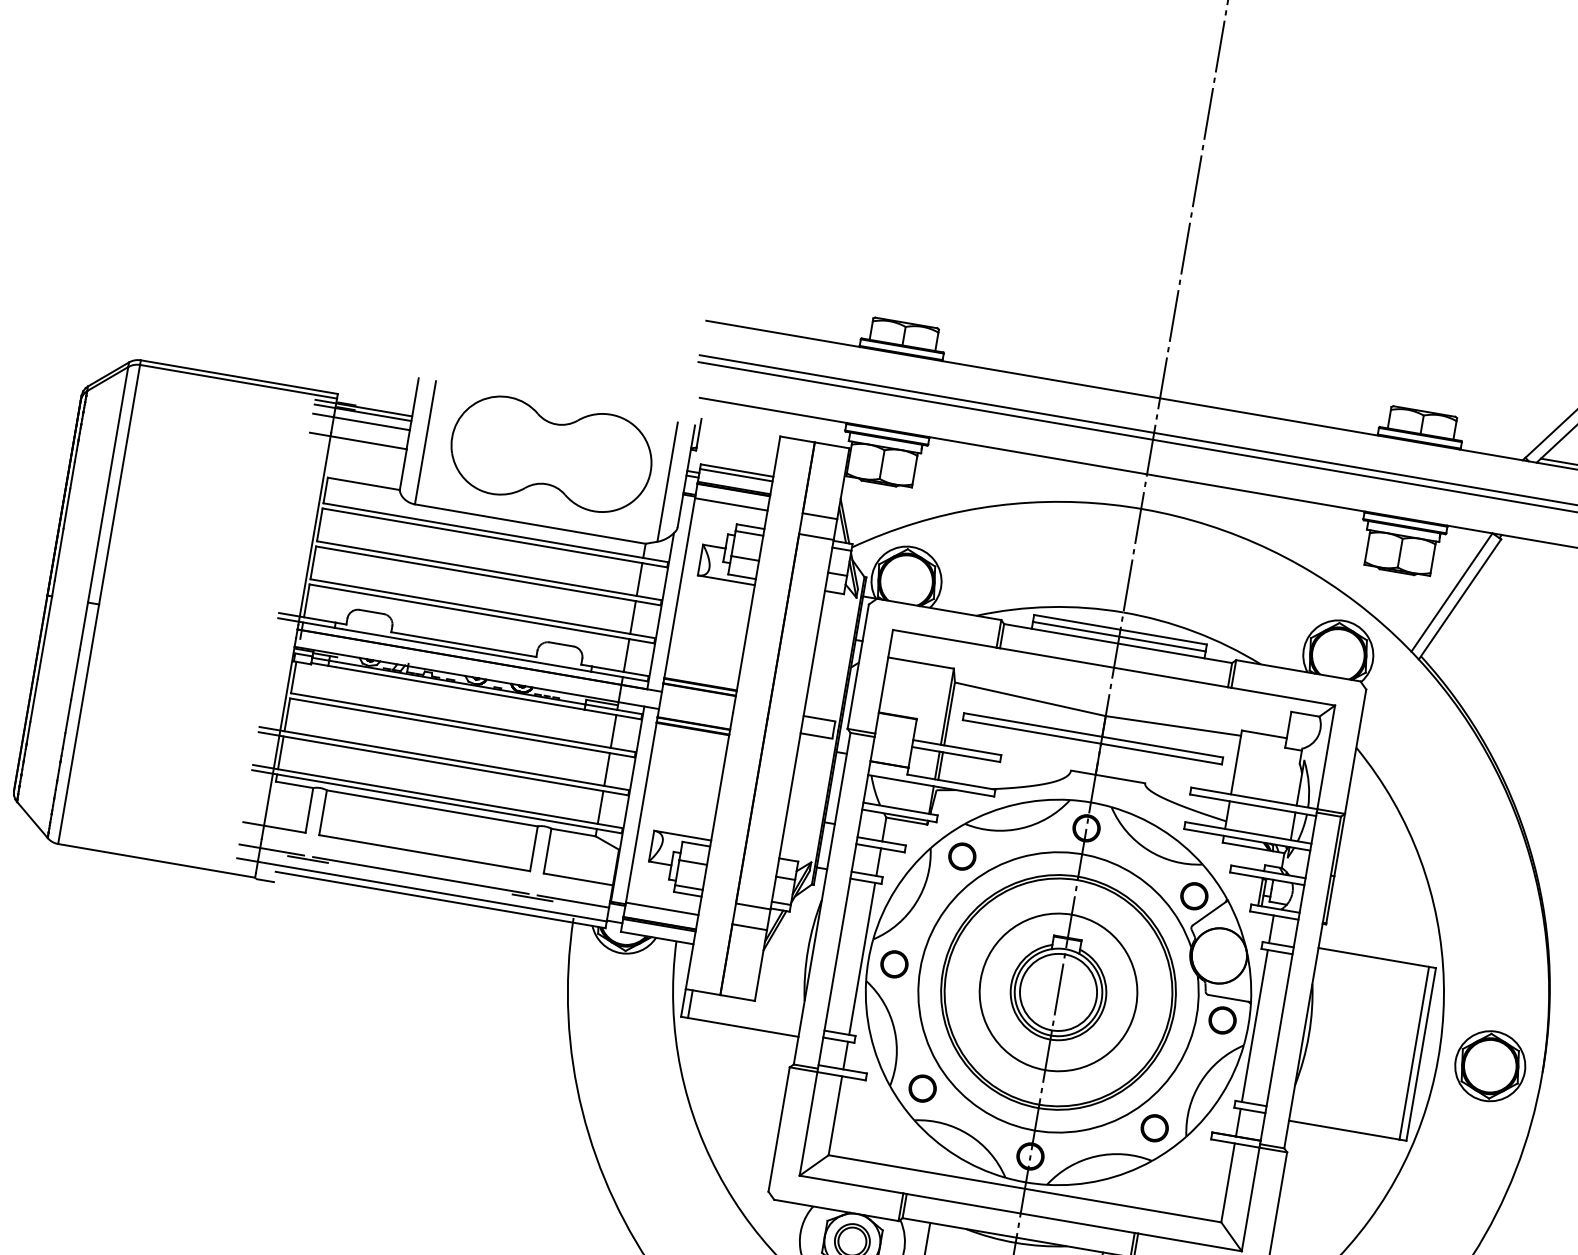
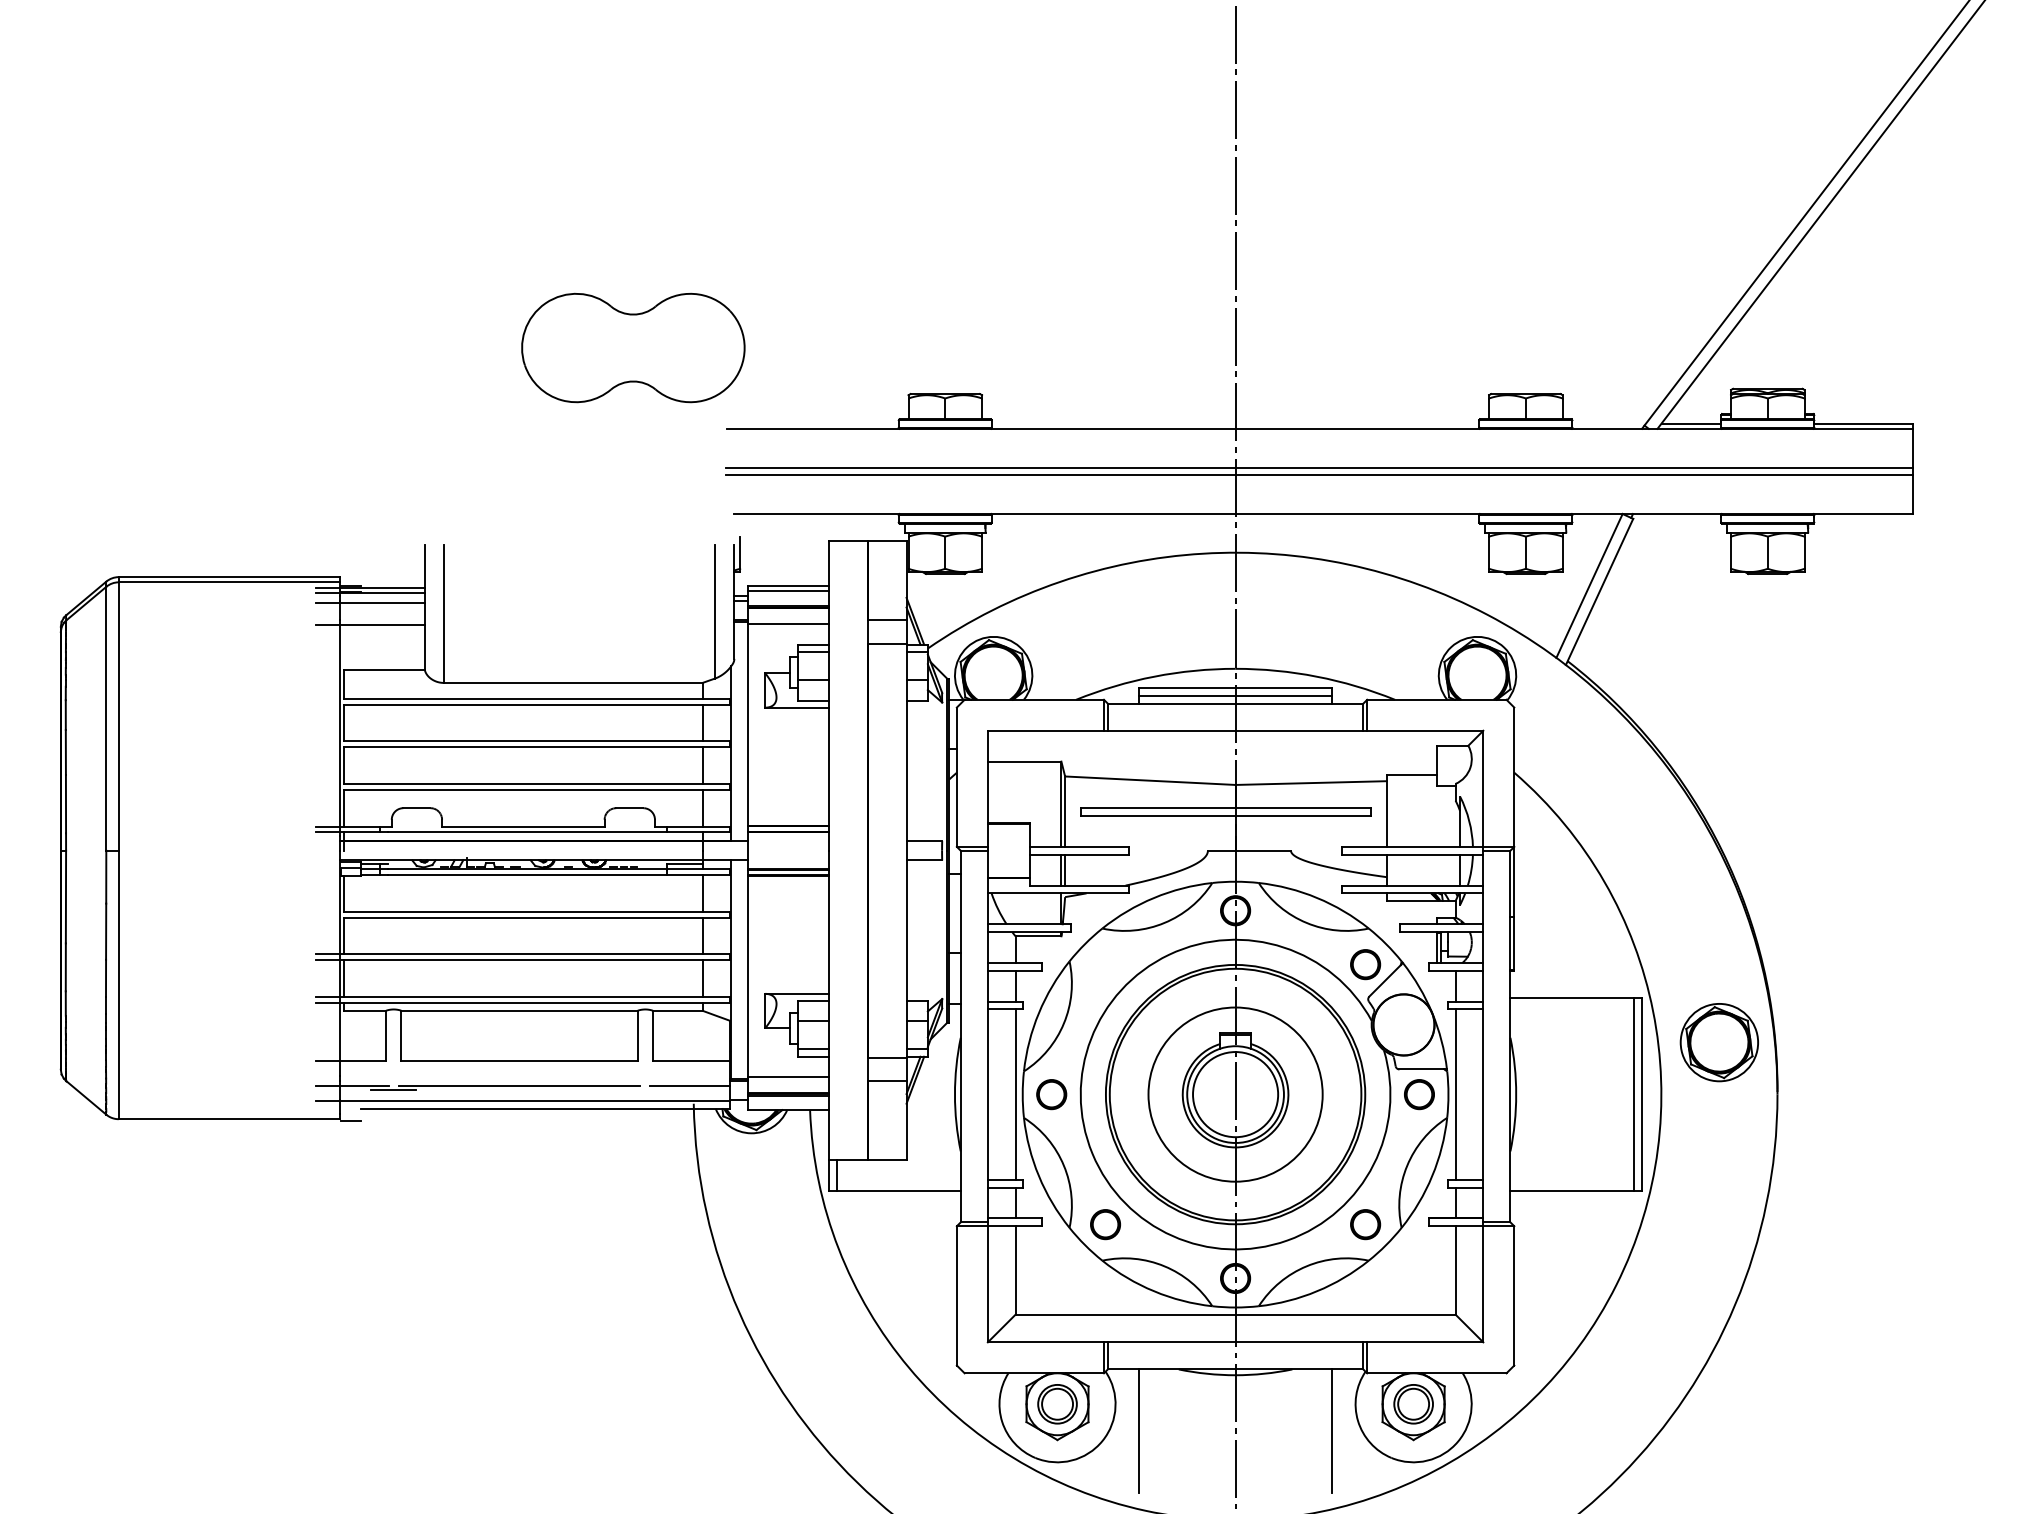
part: (551, 453) -> (633, 347), moved
part: (962, 856) -> (1105, 964), removed
line: (532, 897) -> (645, 1089), removed
part: (1489, 1065) -> (1718, 1042), moved

